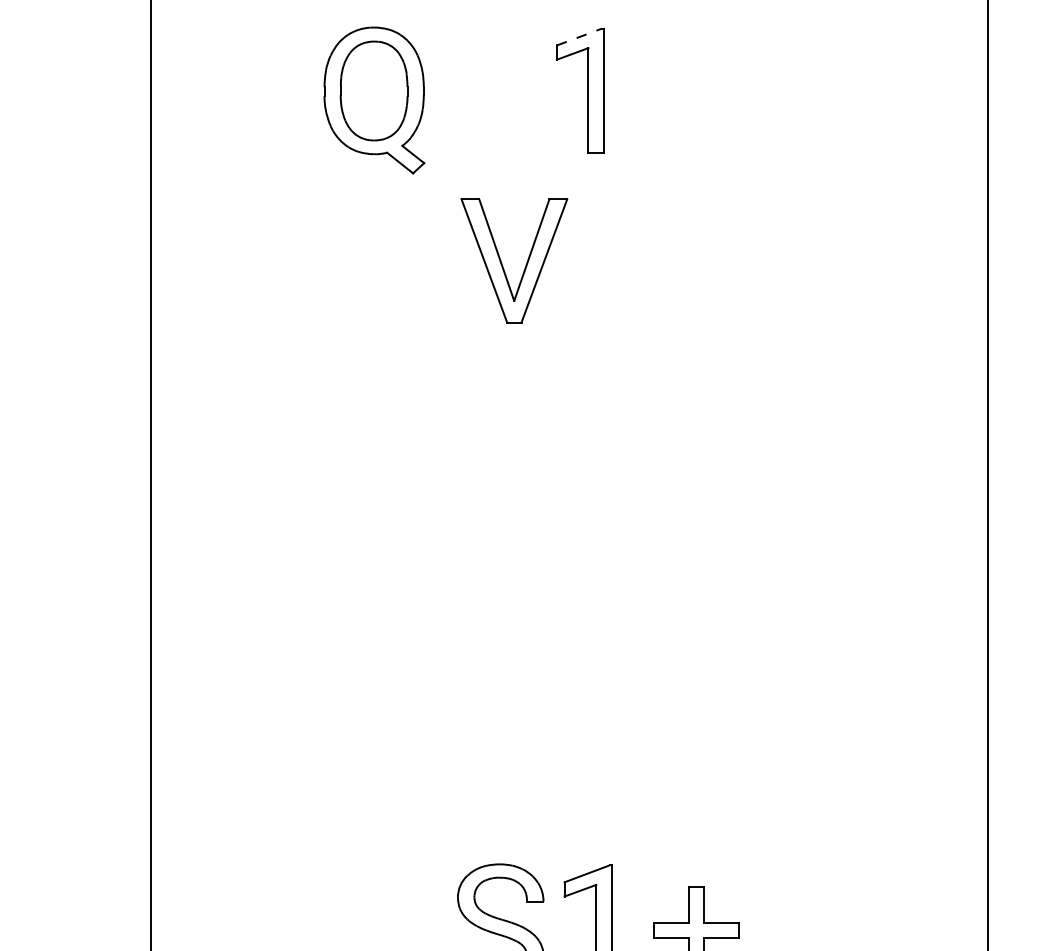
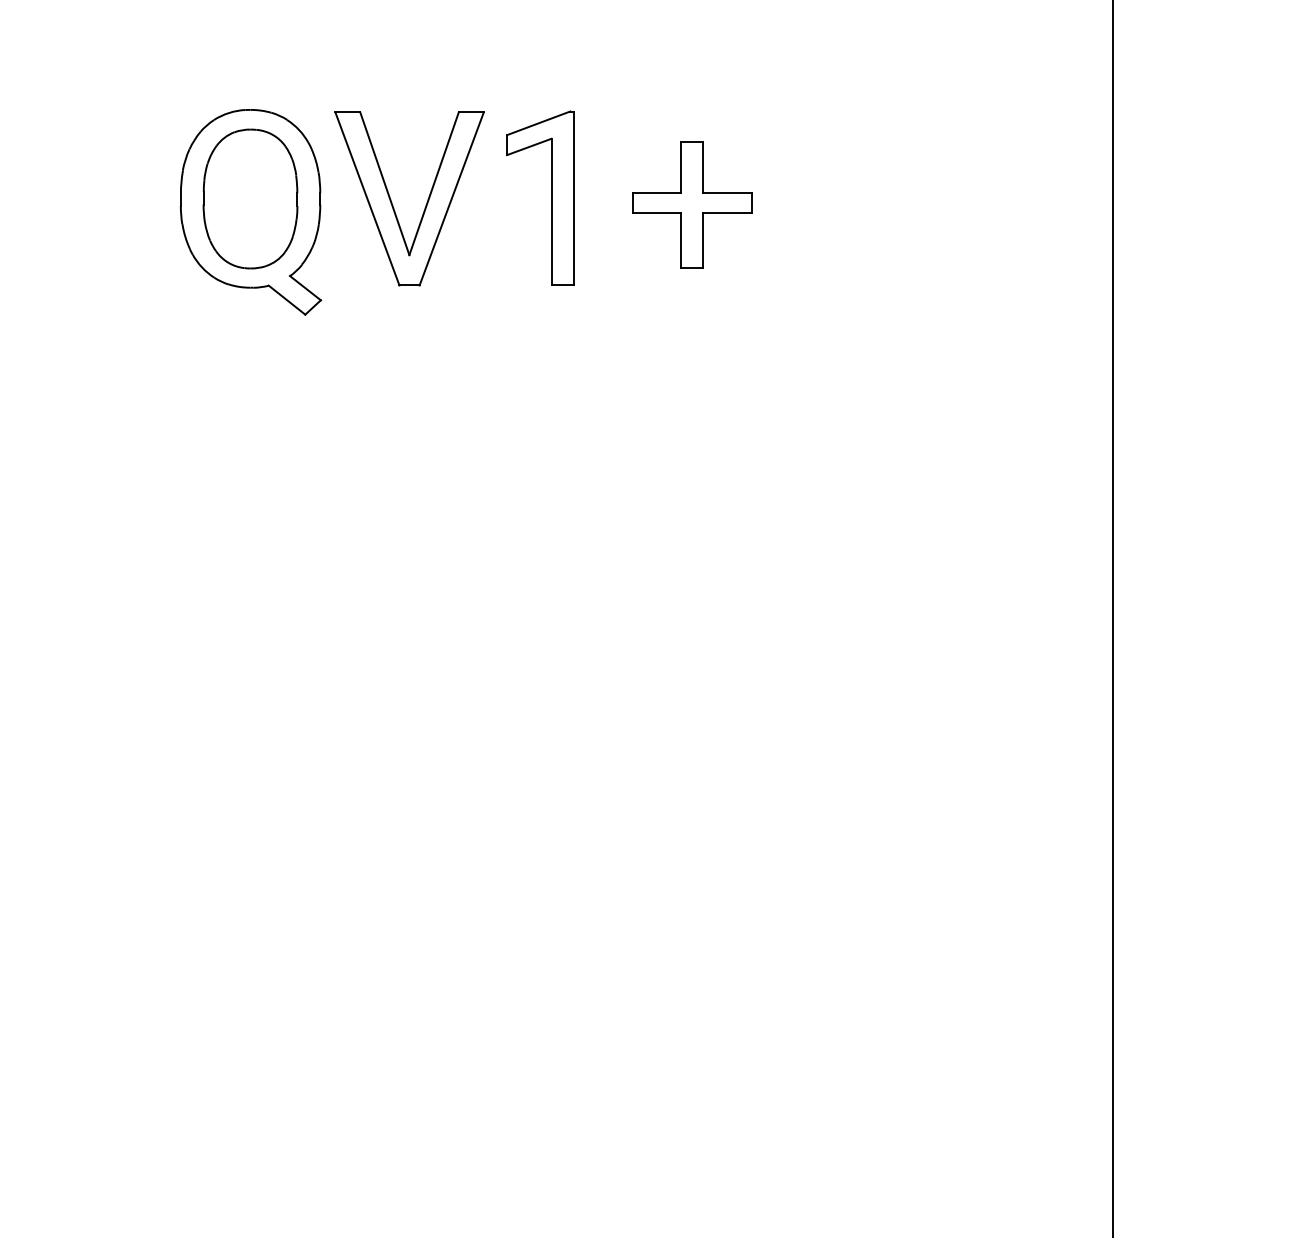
line: (579, 37) -> (538, 123), dashed -> solid
part: (688, 94) -> (692, 203), added
part: (525, 264) -> (425, 203), moved

